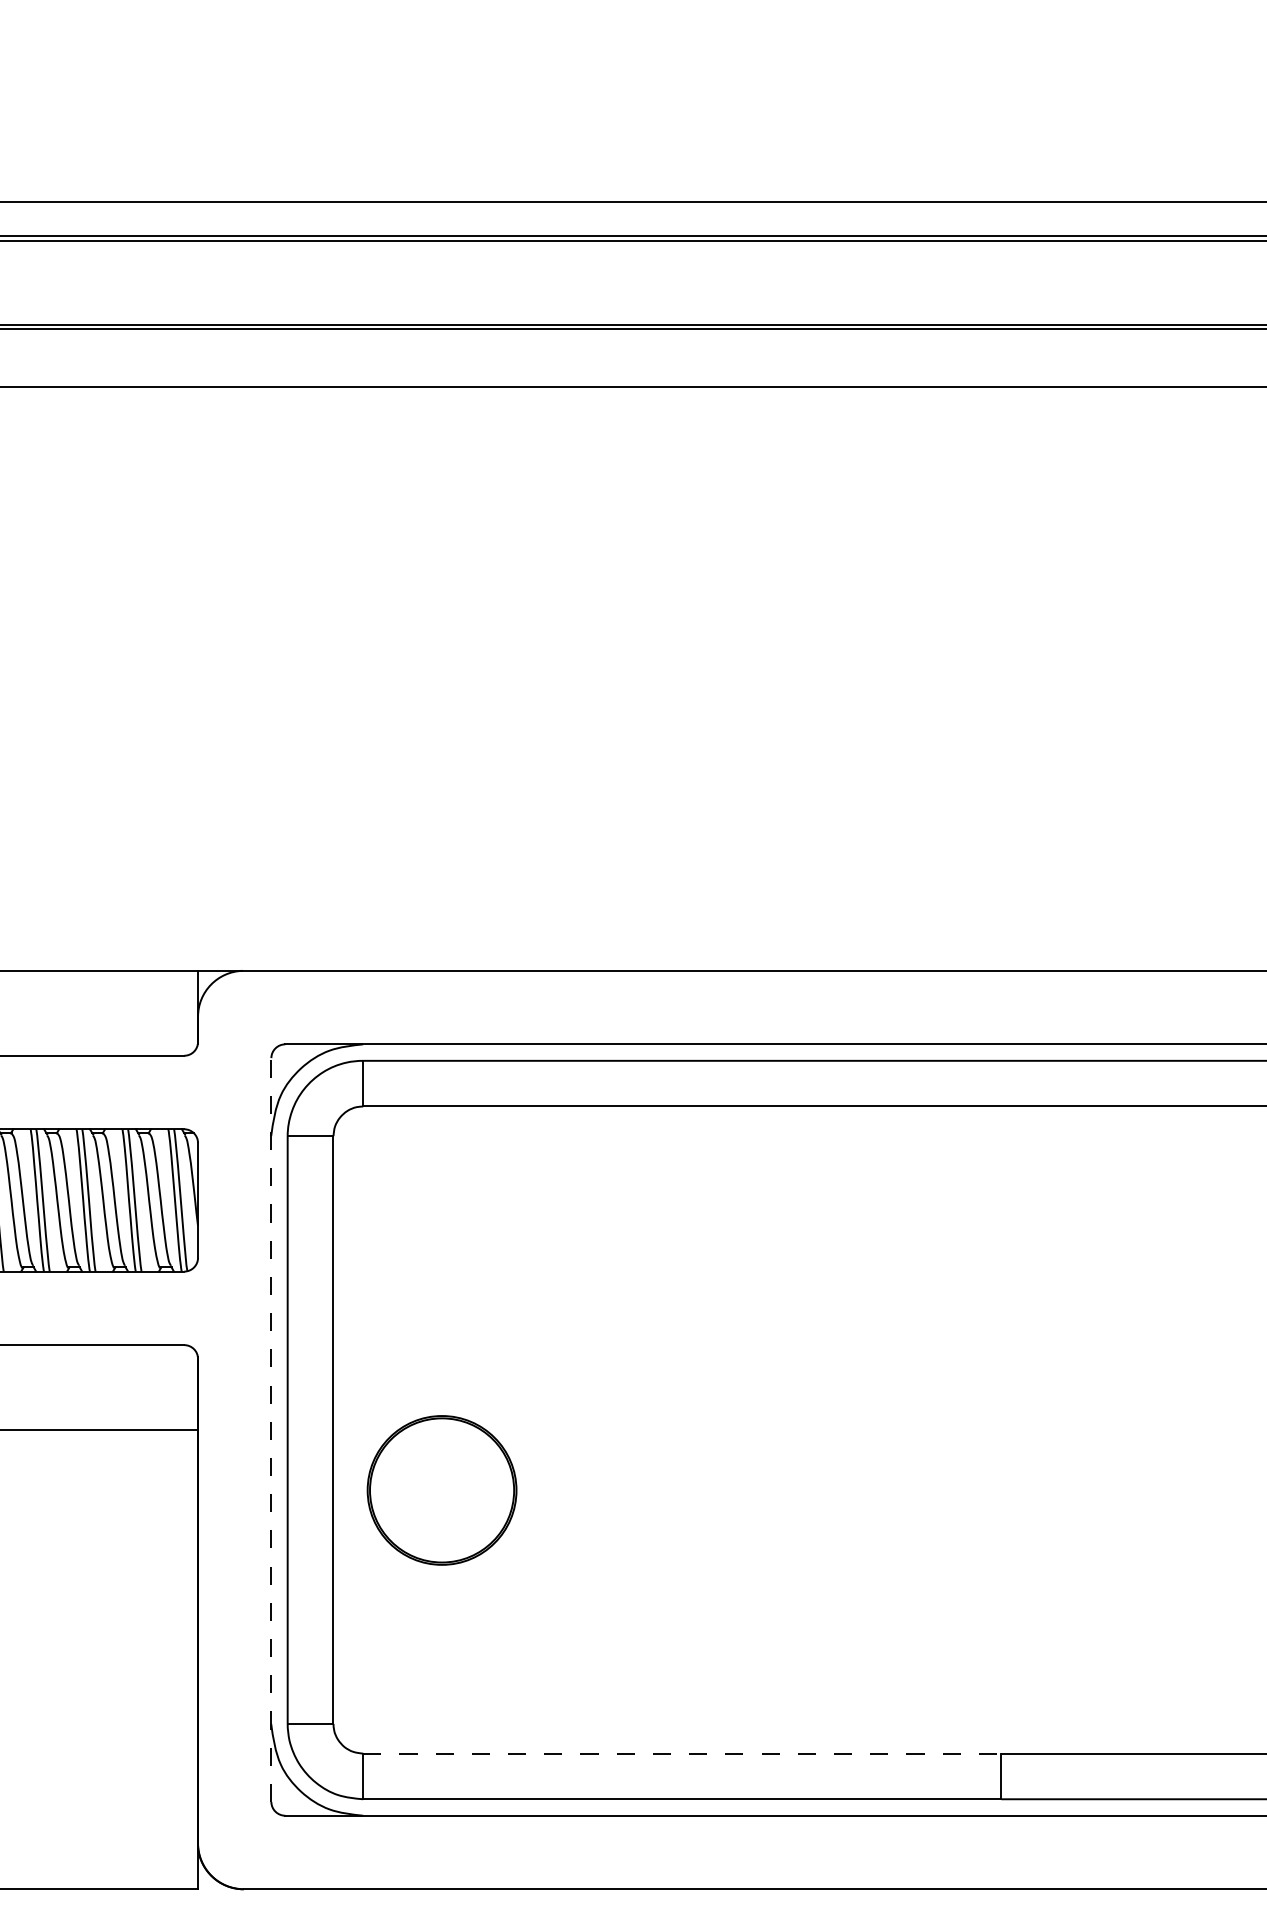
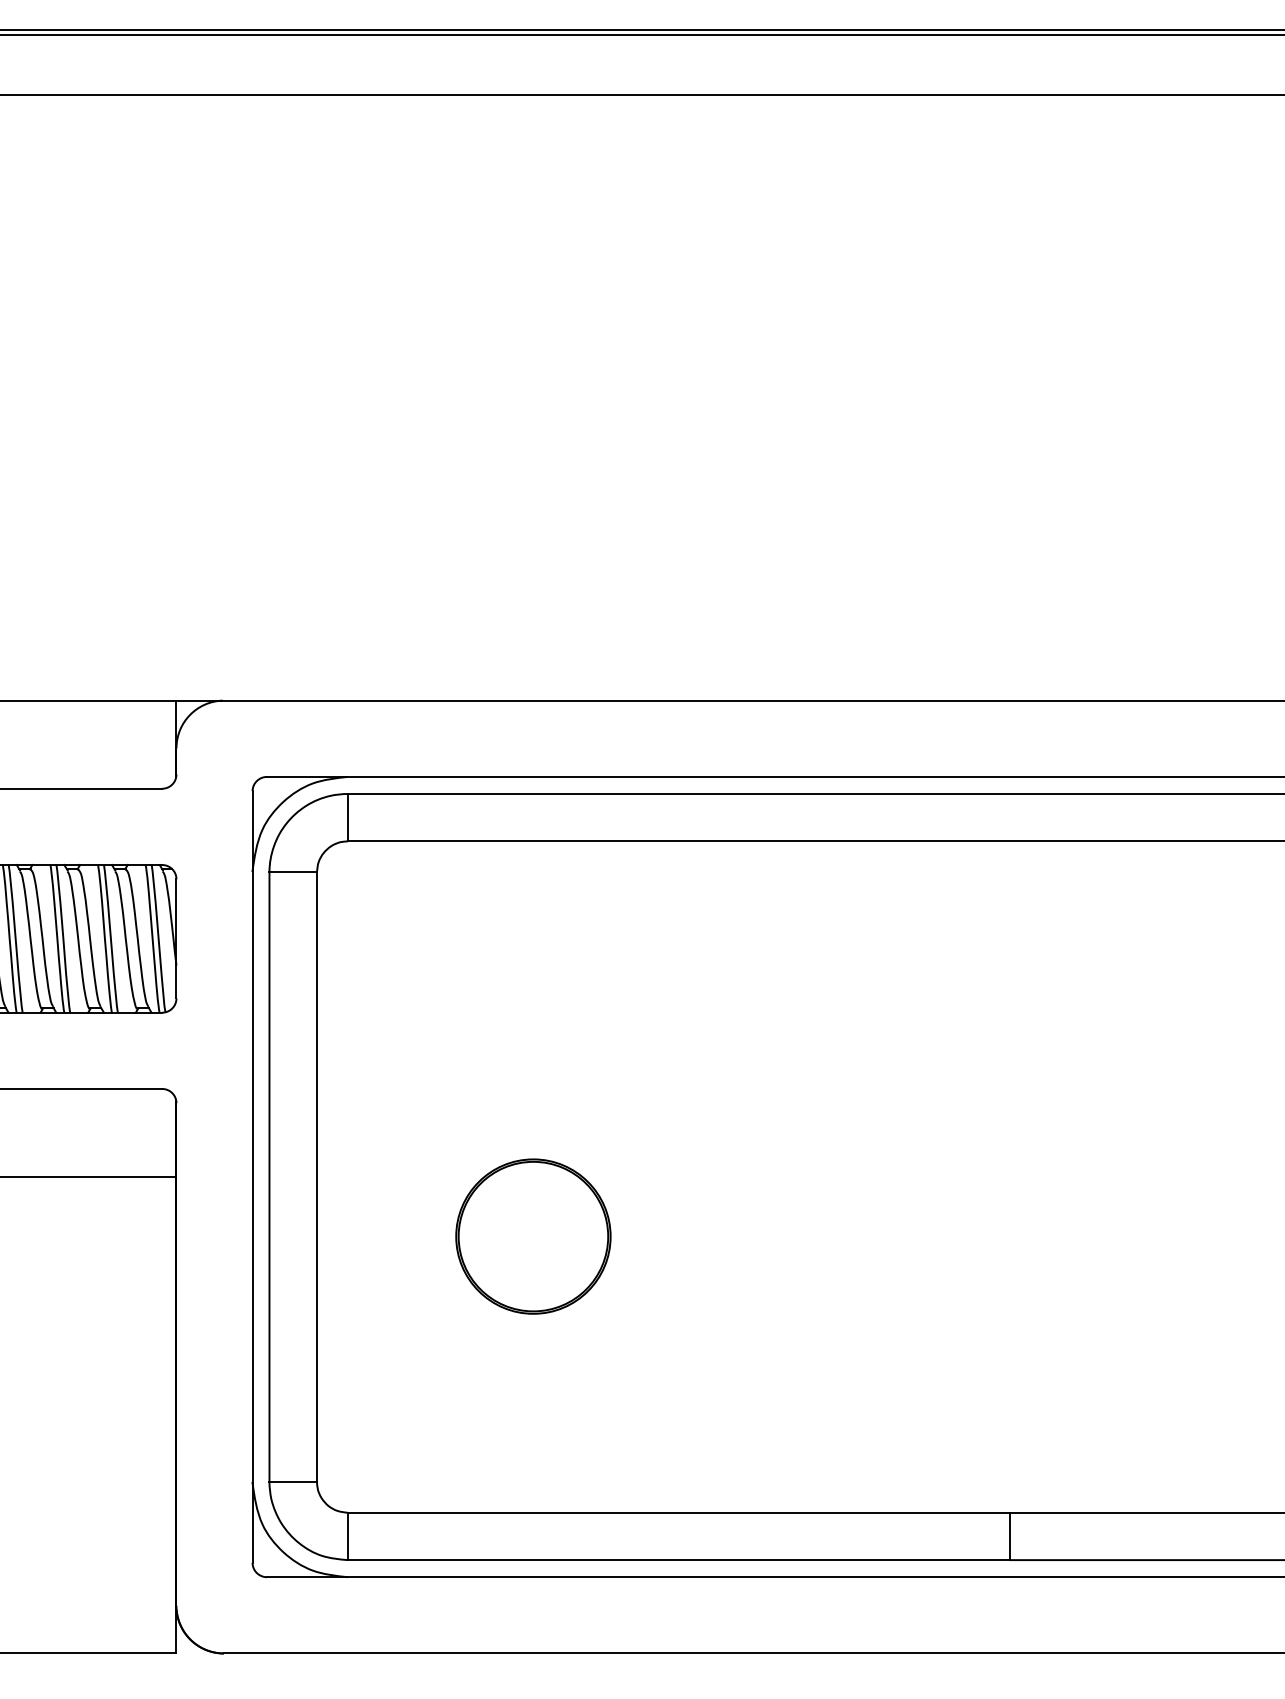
line: (271, 1430) -> (252, 1177), dashed -> solid
part: (441, 1490) -> (532, 1236), moved
line: (682, 1753) -> (679, 1512), dashed -> solid

